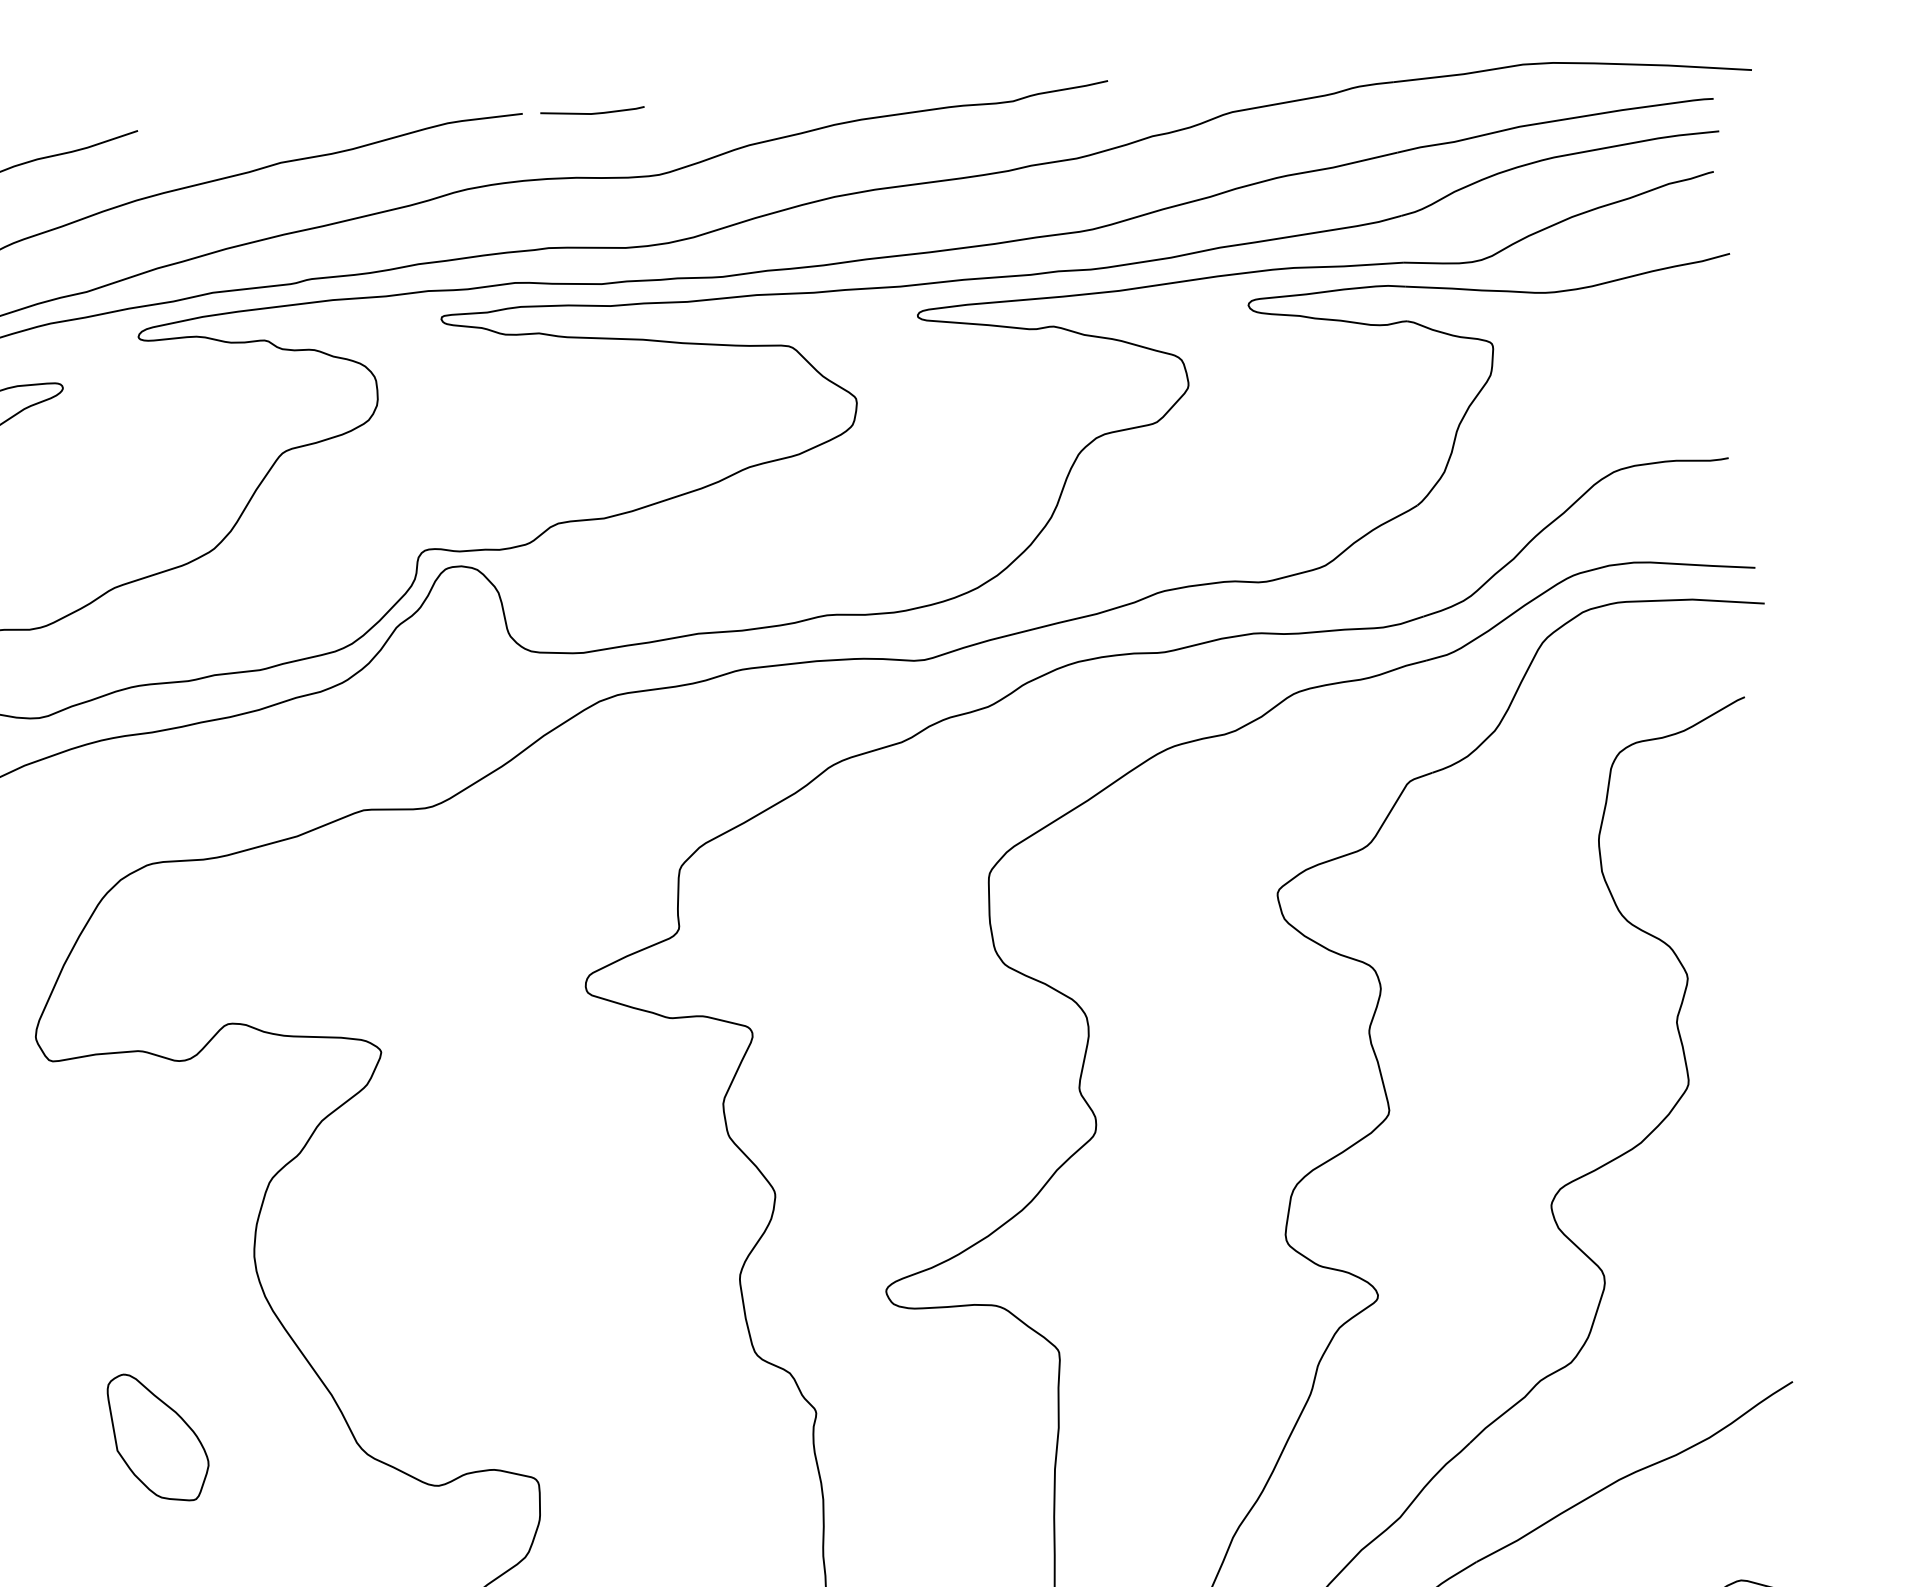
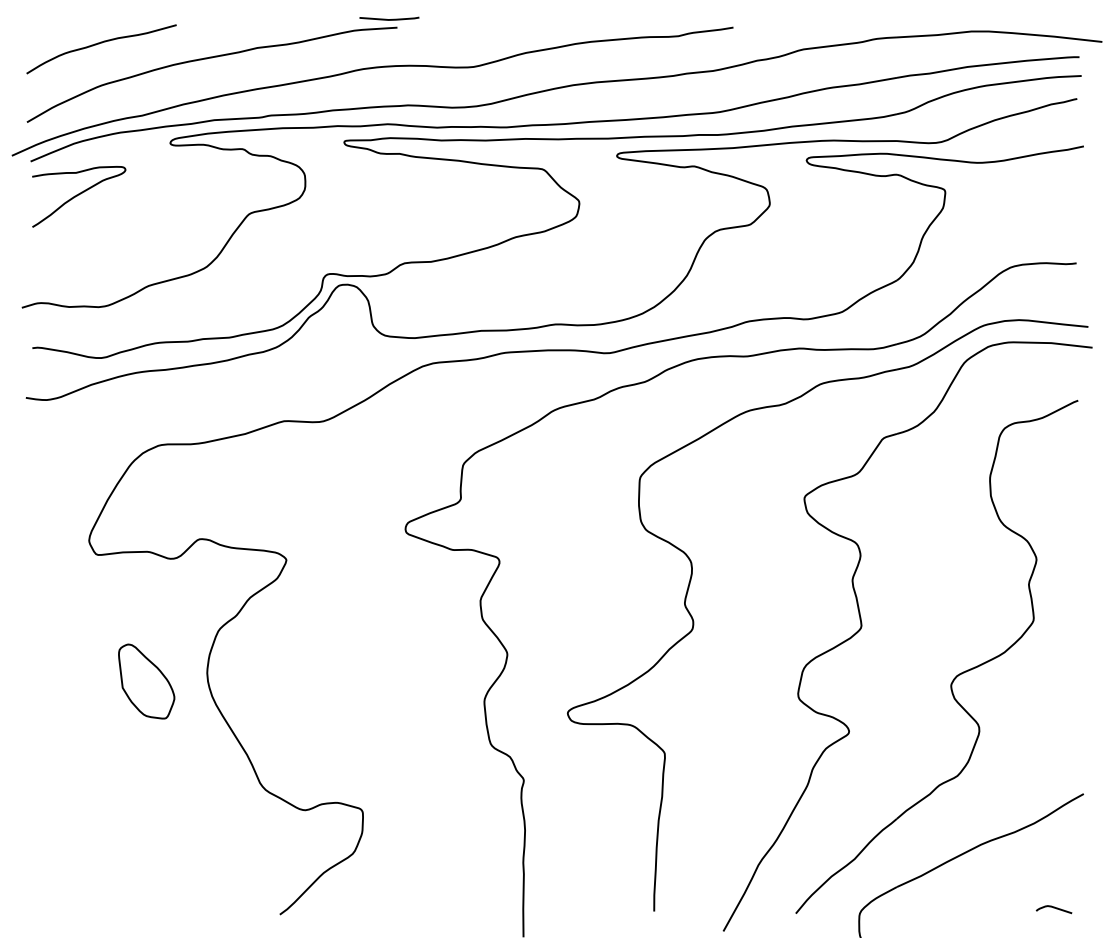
line: (592, 113) -> (389, 19), moved
part: (158, 1437) -> (146, 681), moved

